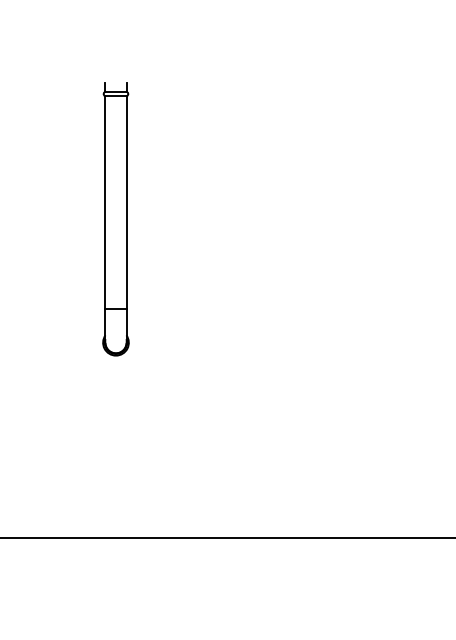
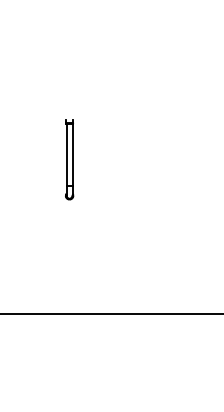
part: (115, 218) -> (69, 159), size x0.6

